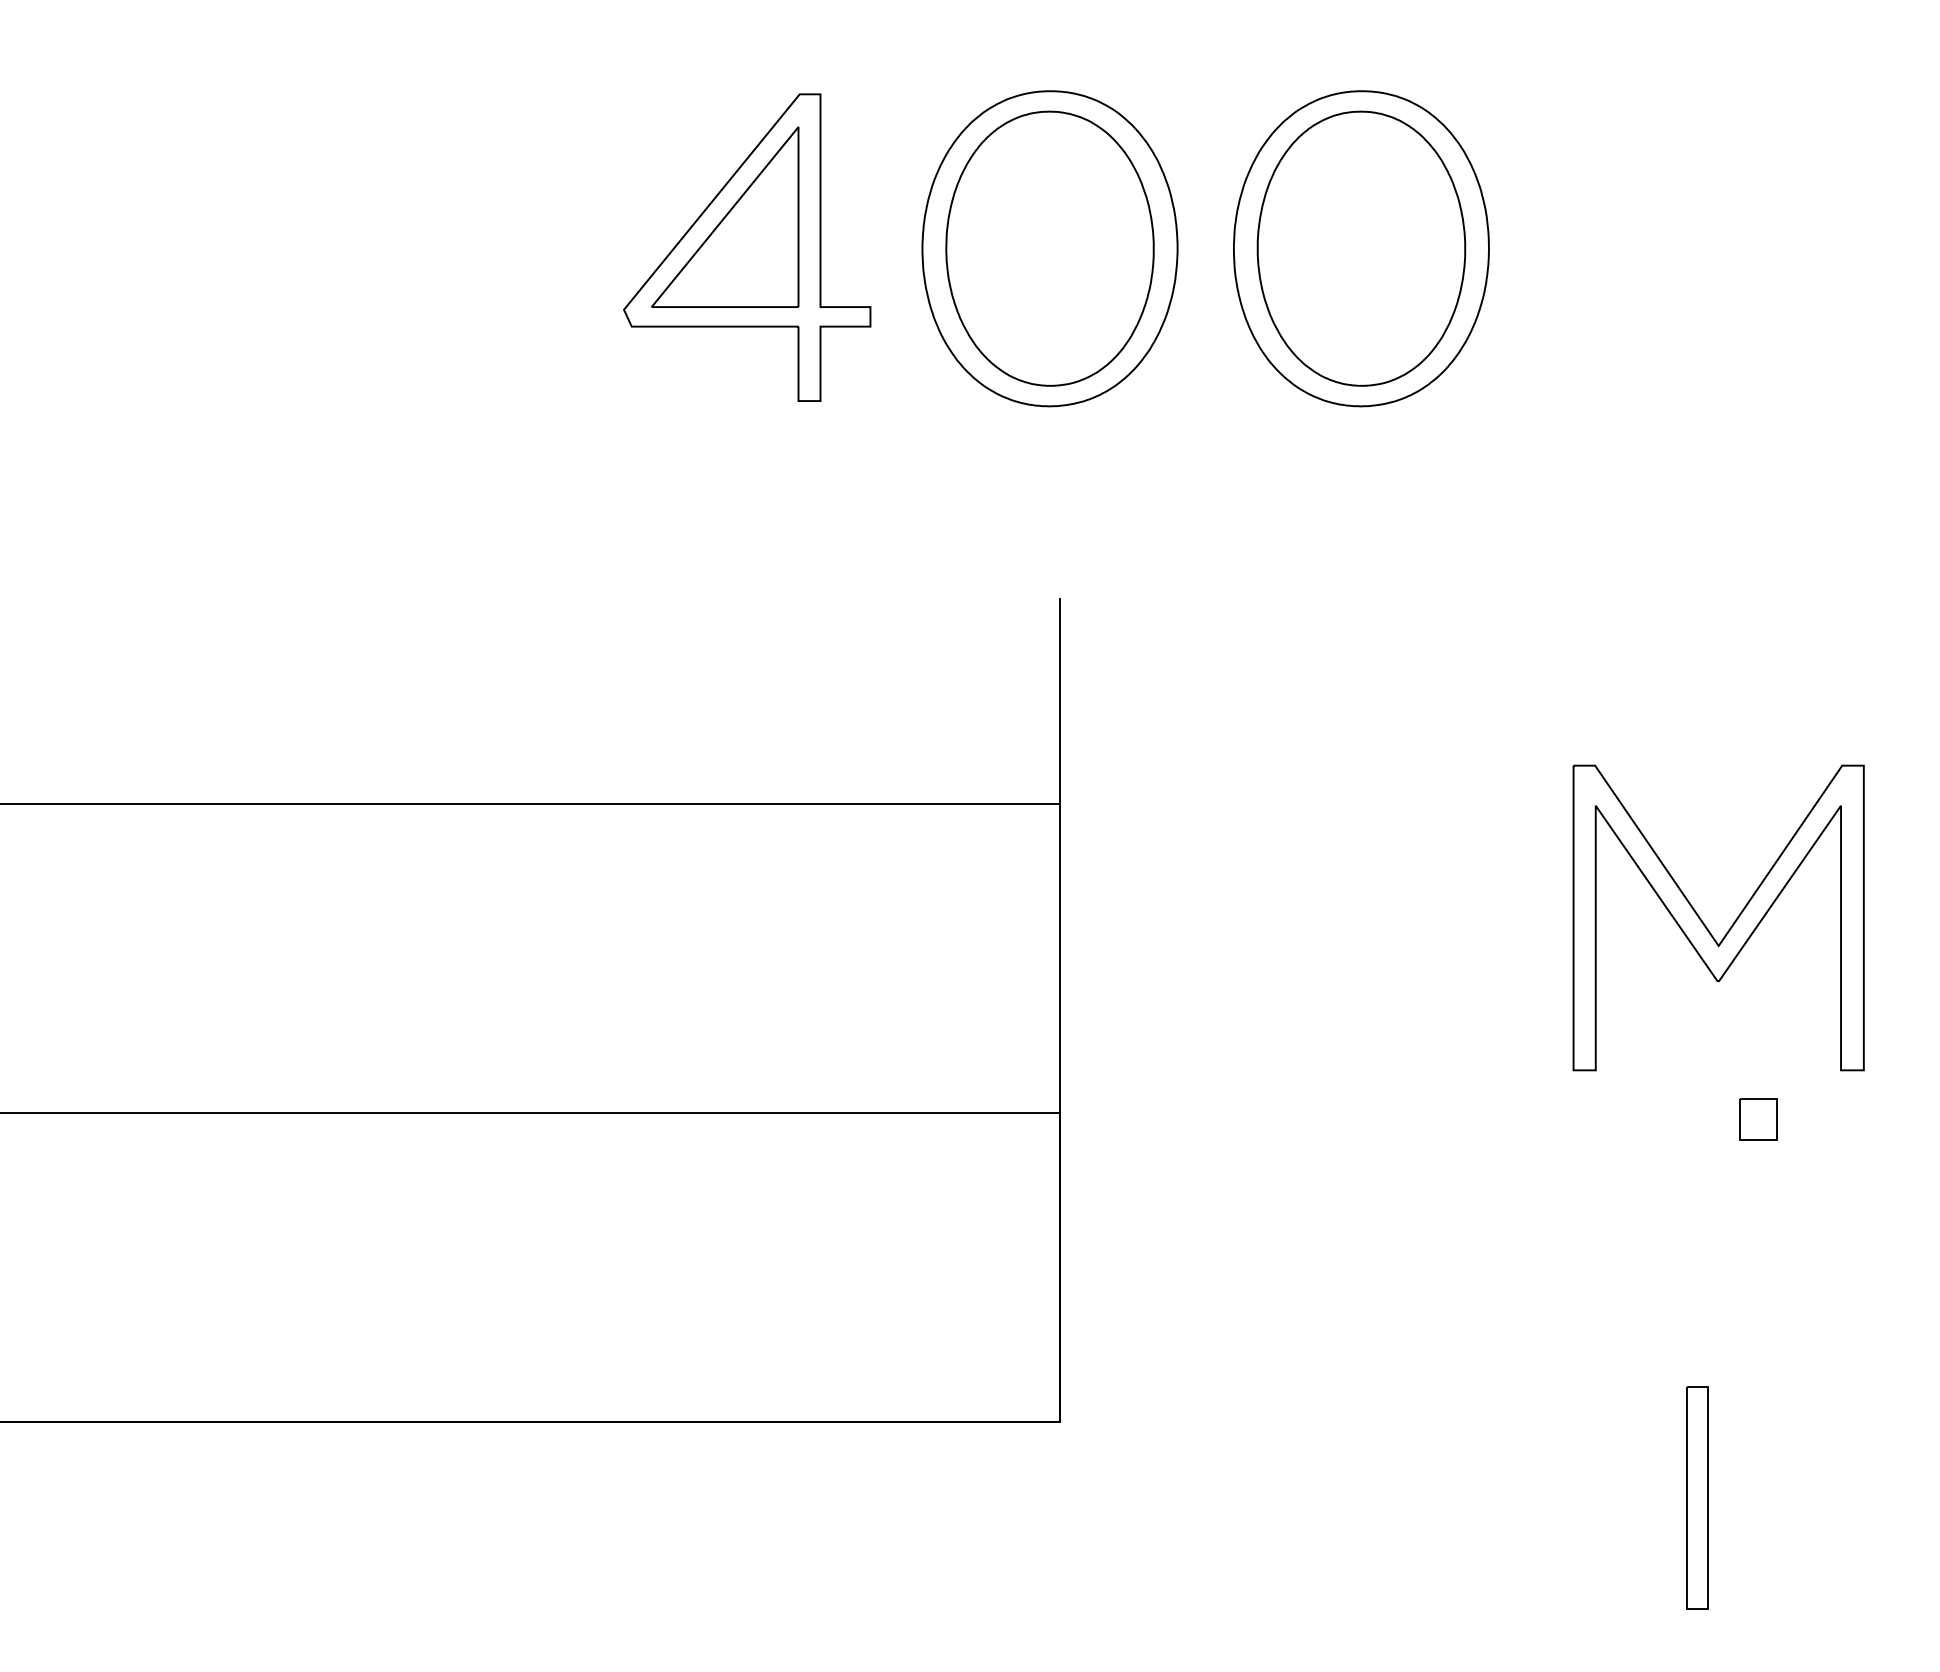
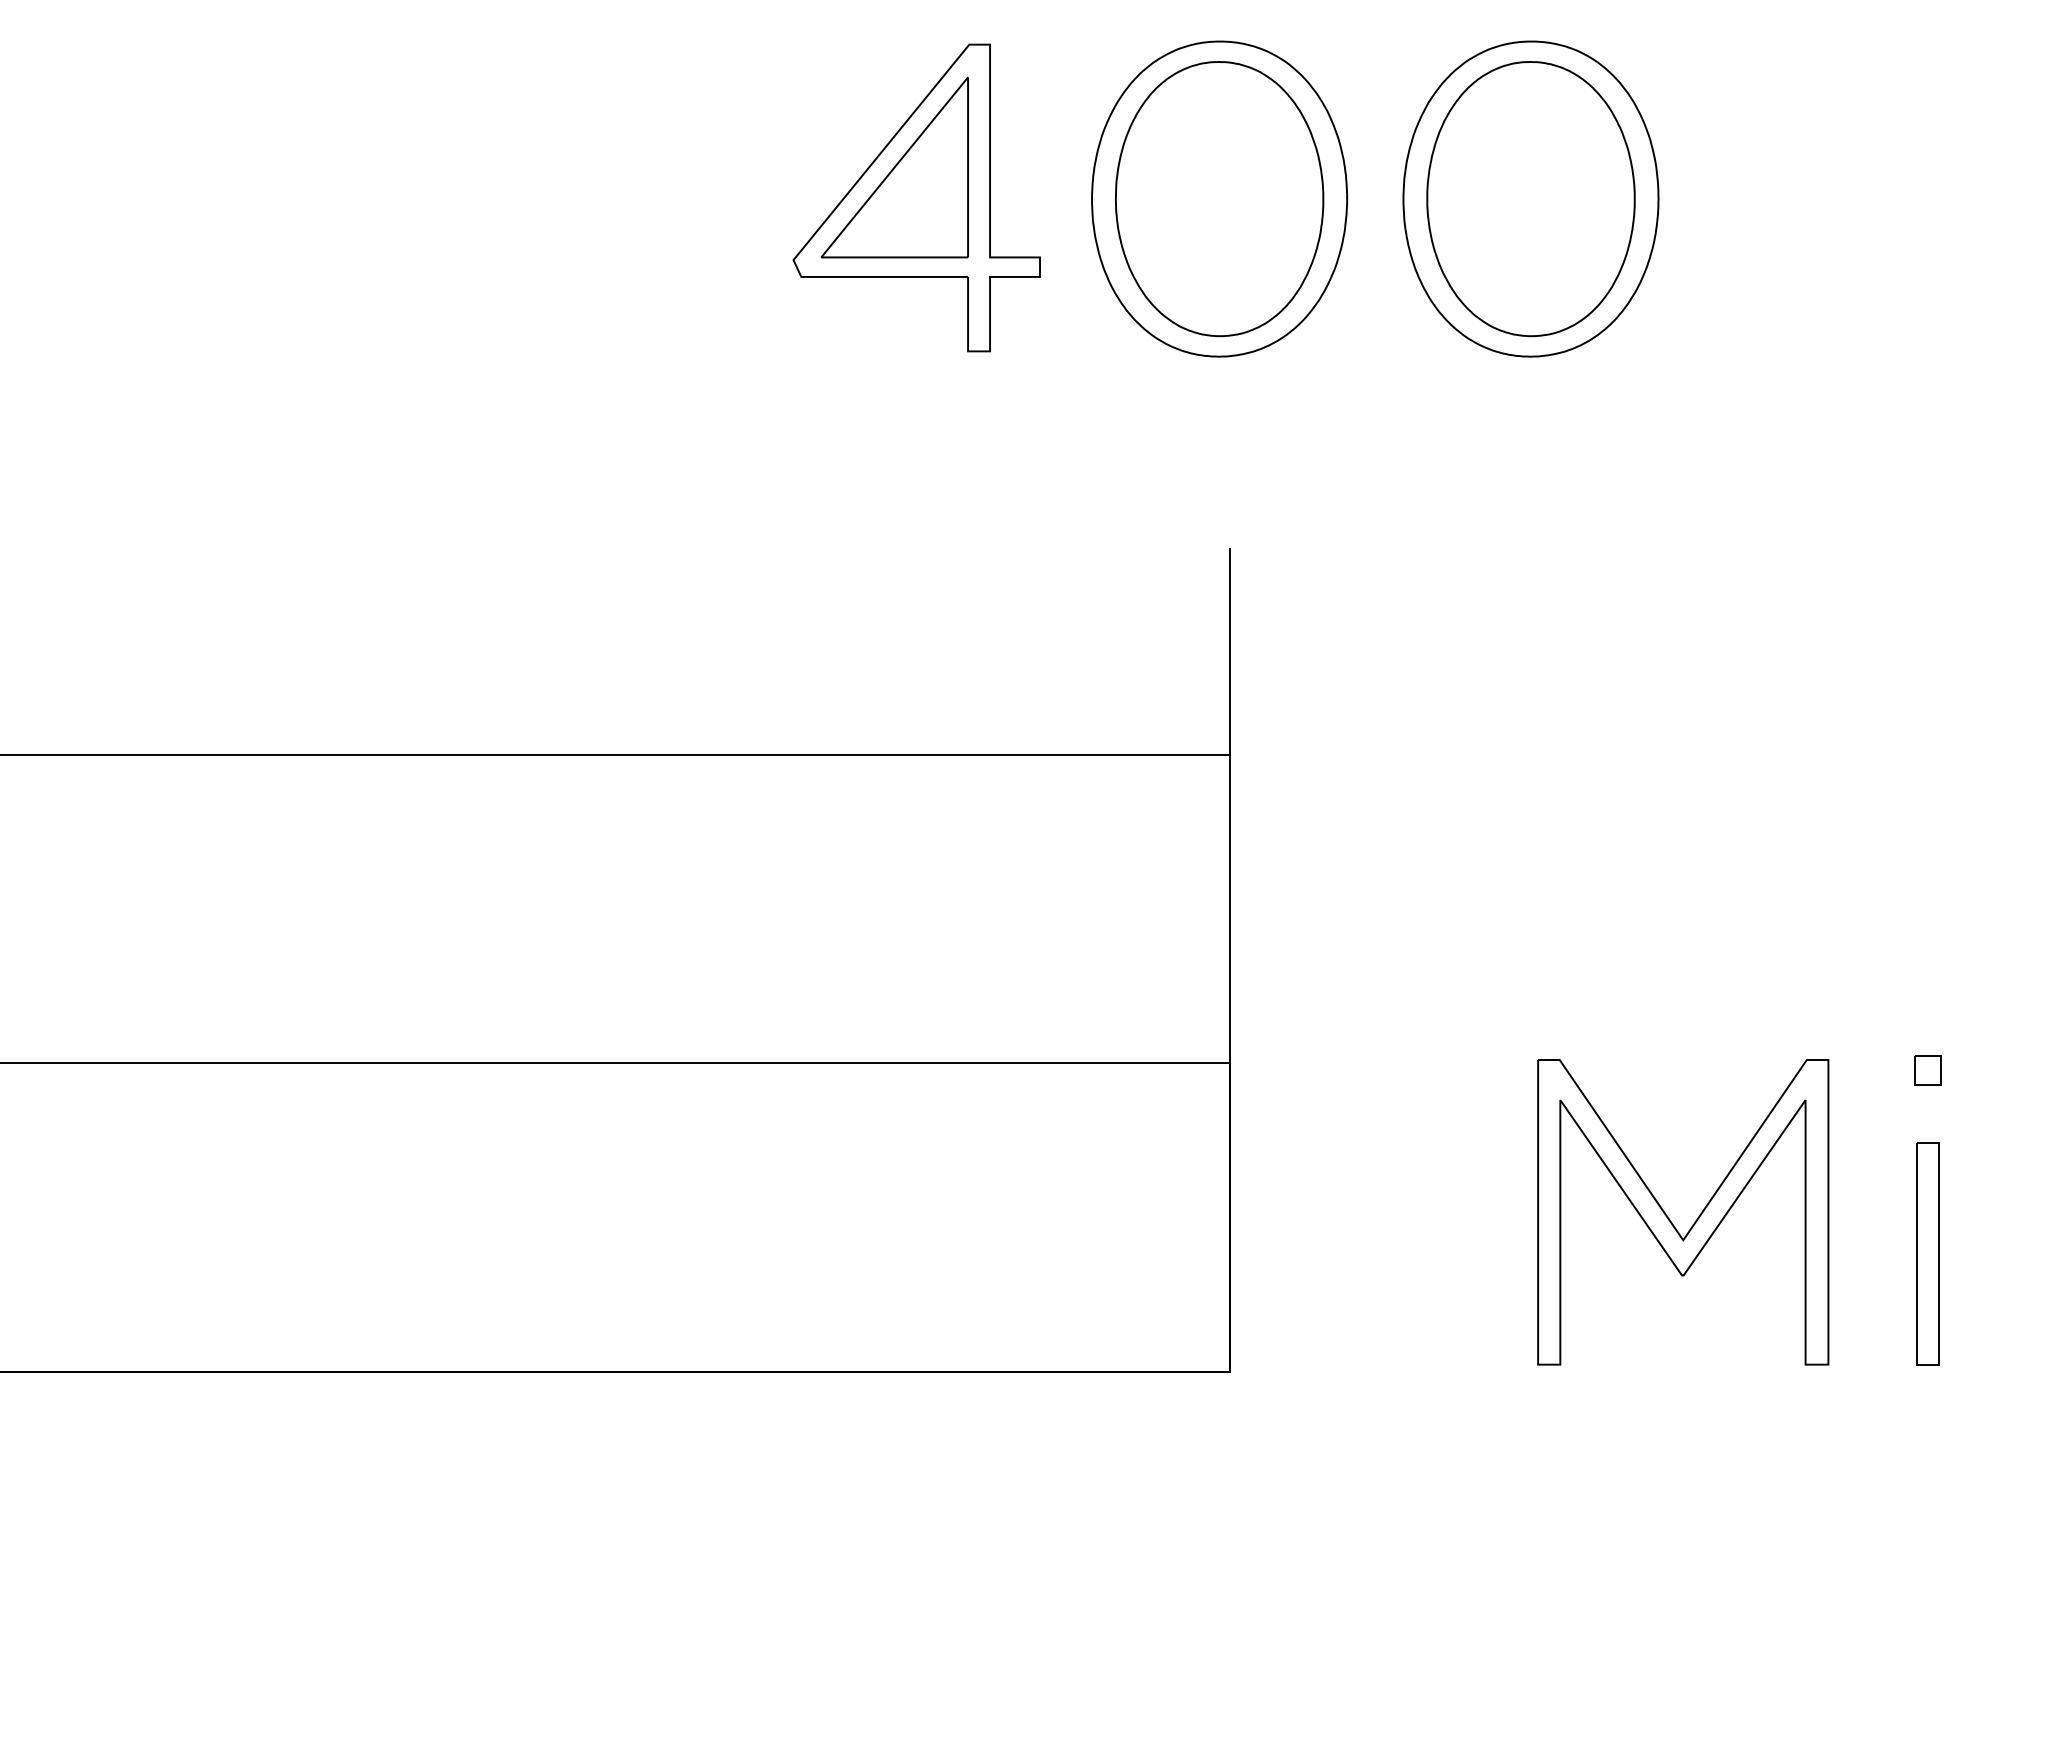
part: (1730, 926) -> (1695, 1220), moved
part: (1757, 1120) -> (1927, 1070), size x0.71
part: (1696, 1498) -> (1927, 1253), moved

